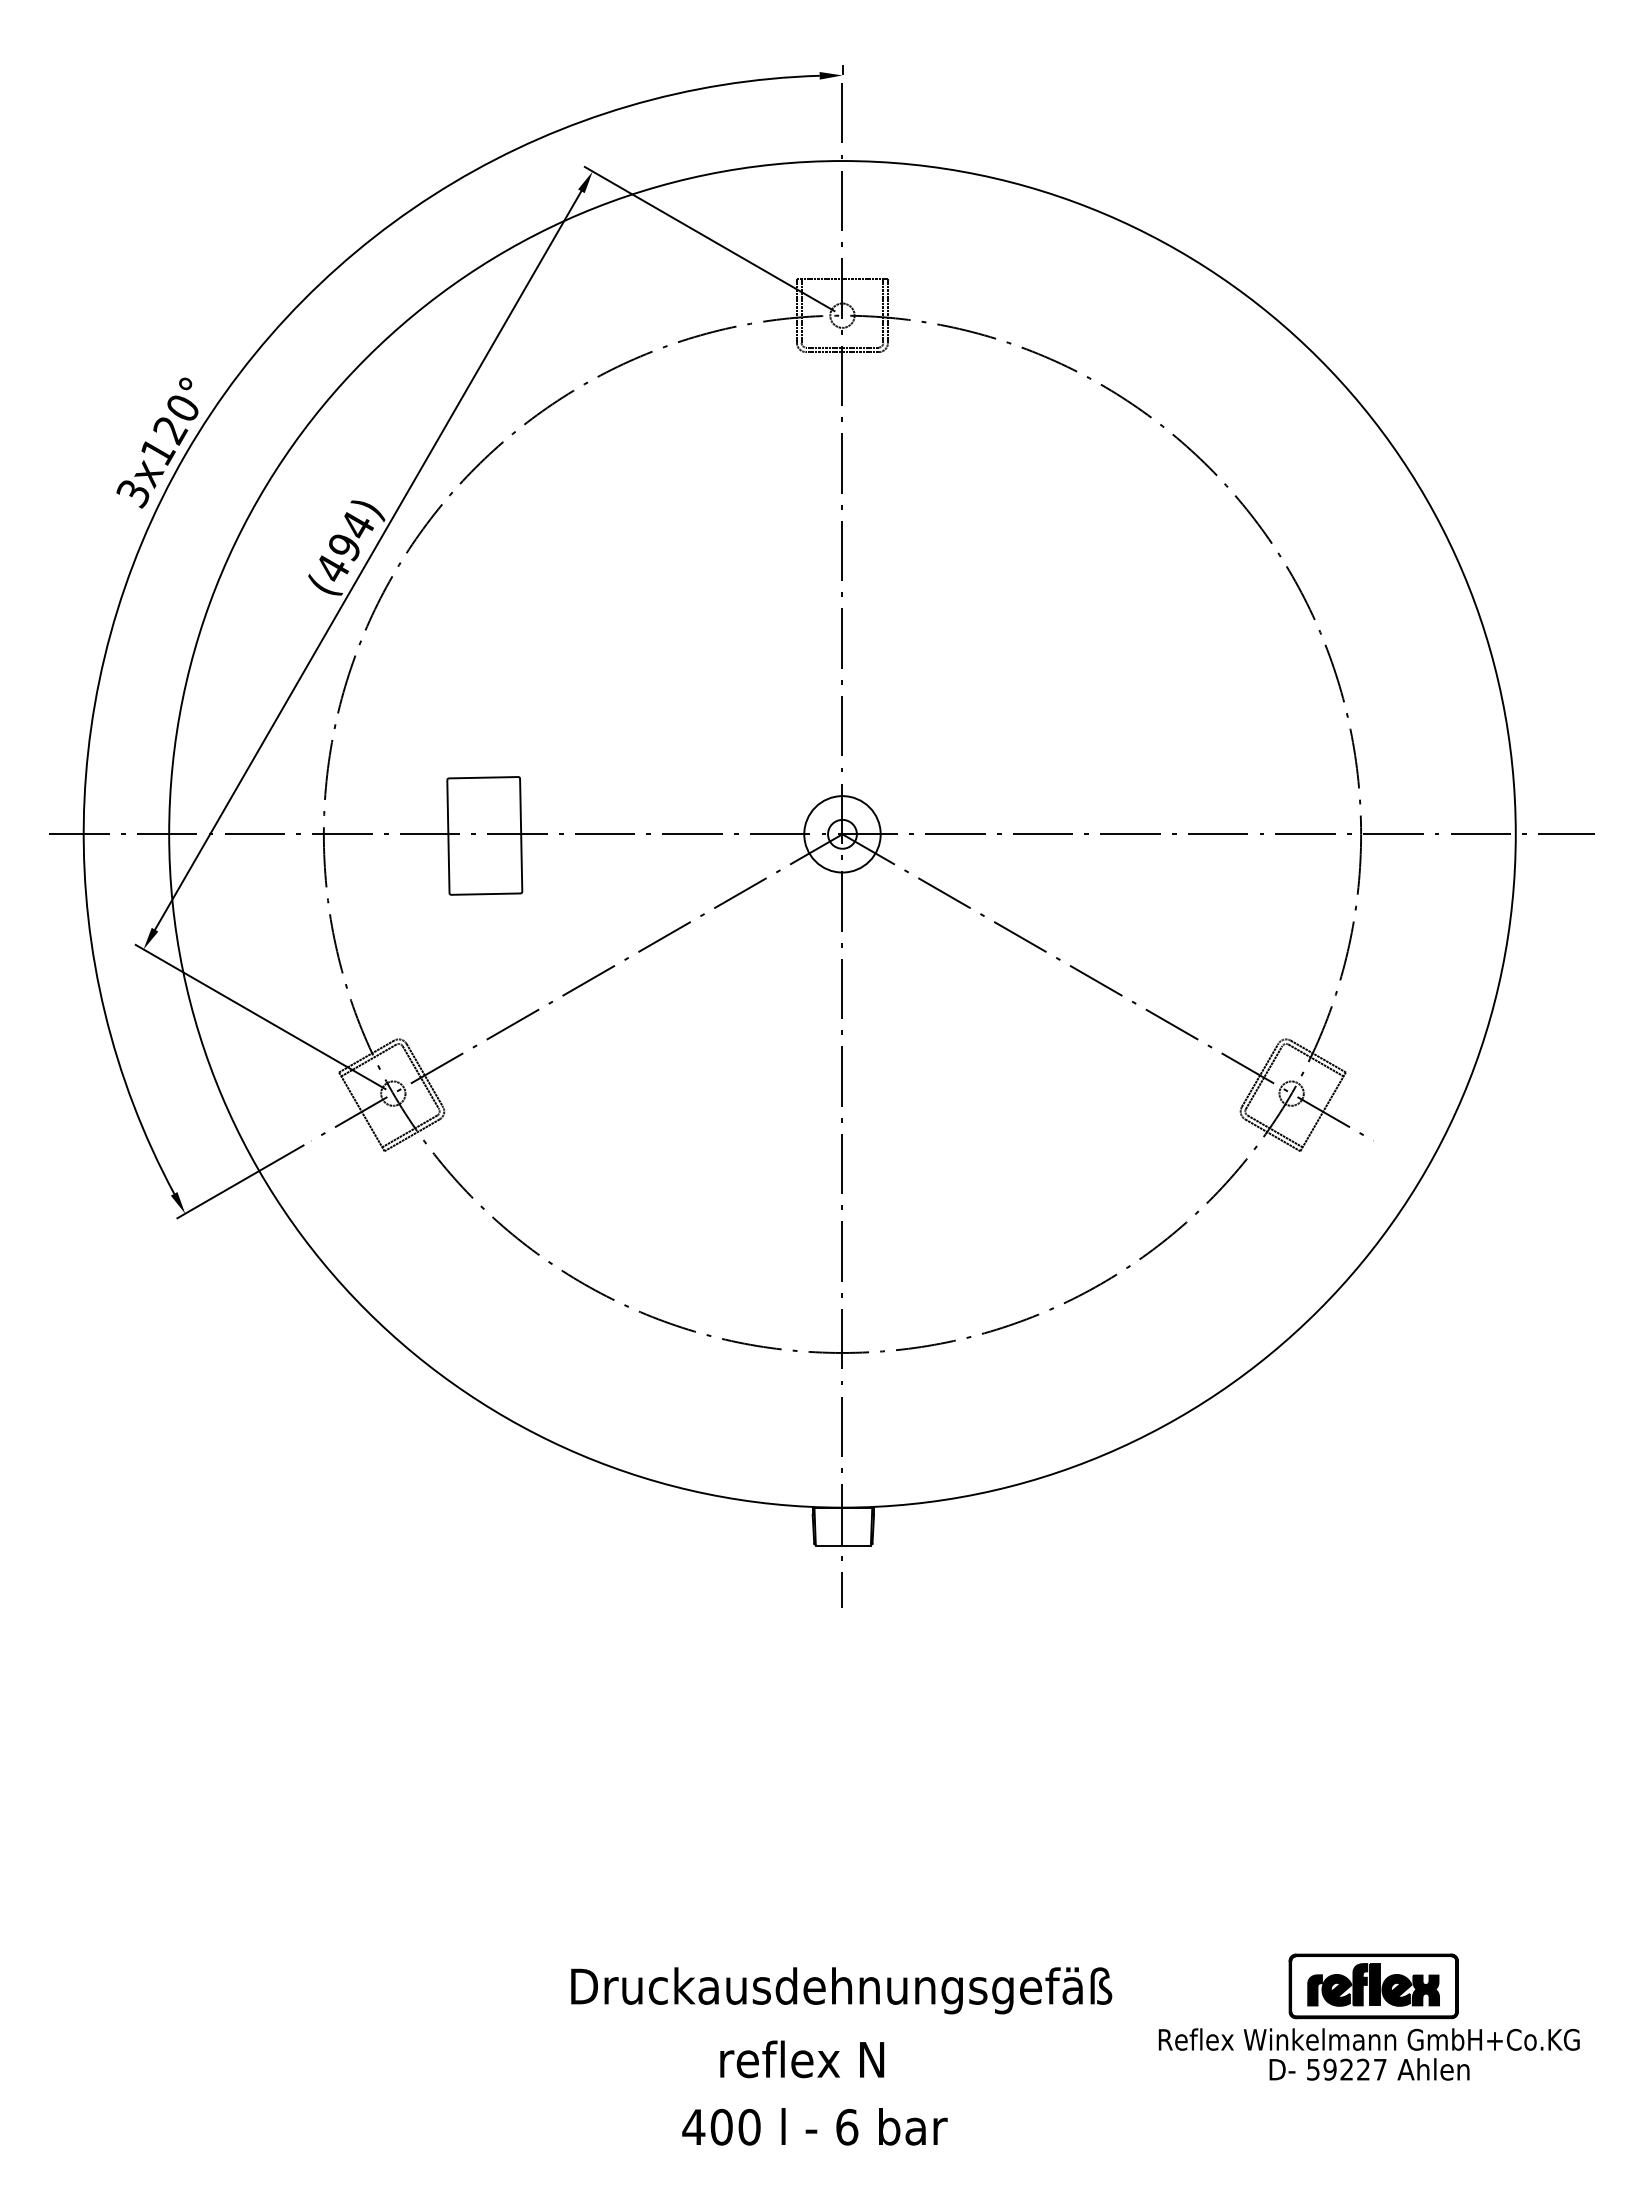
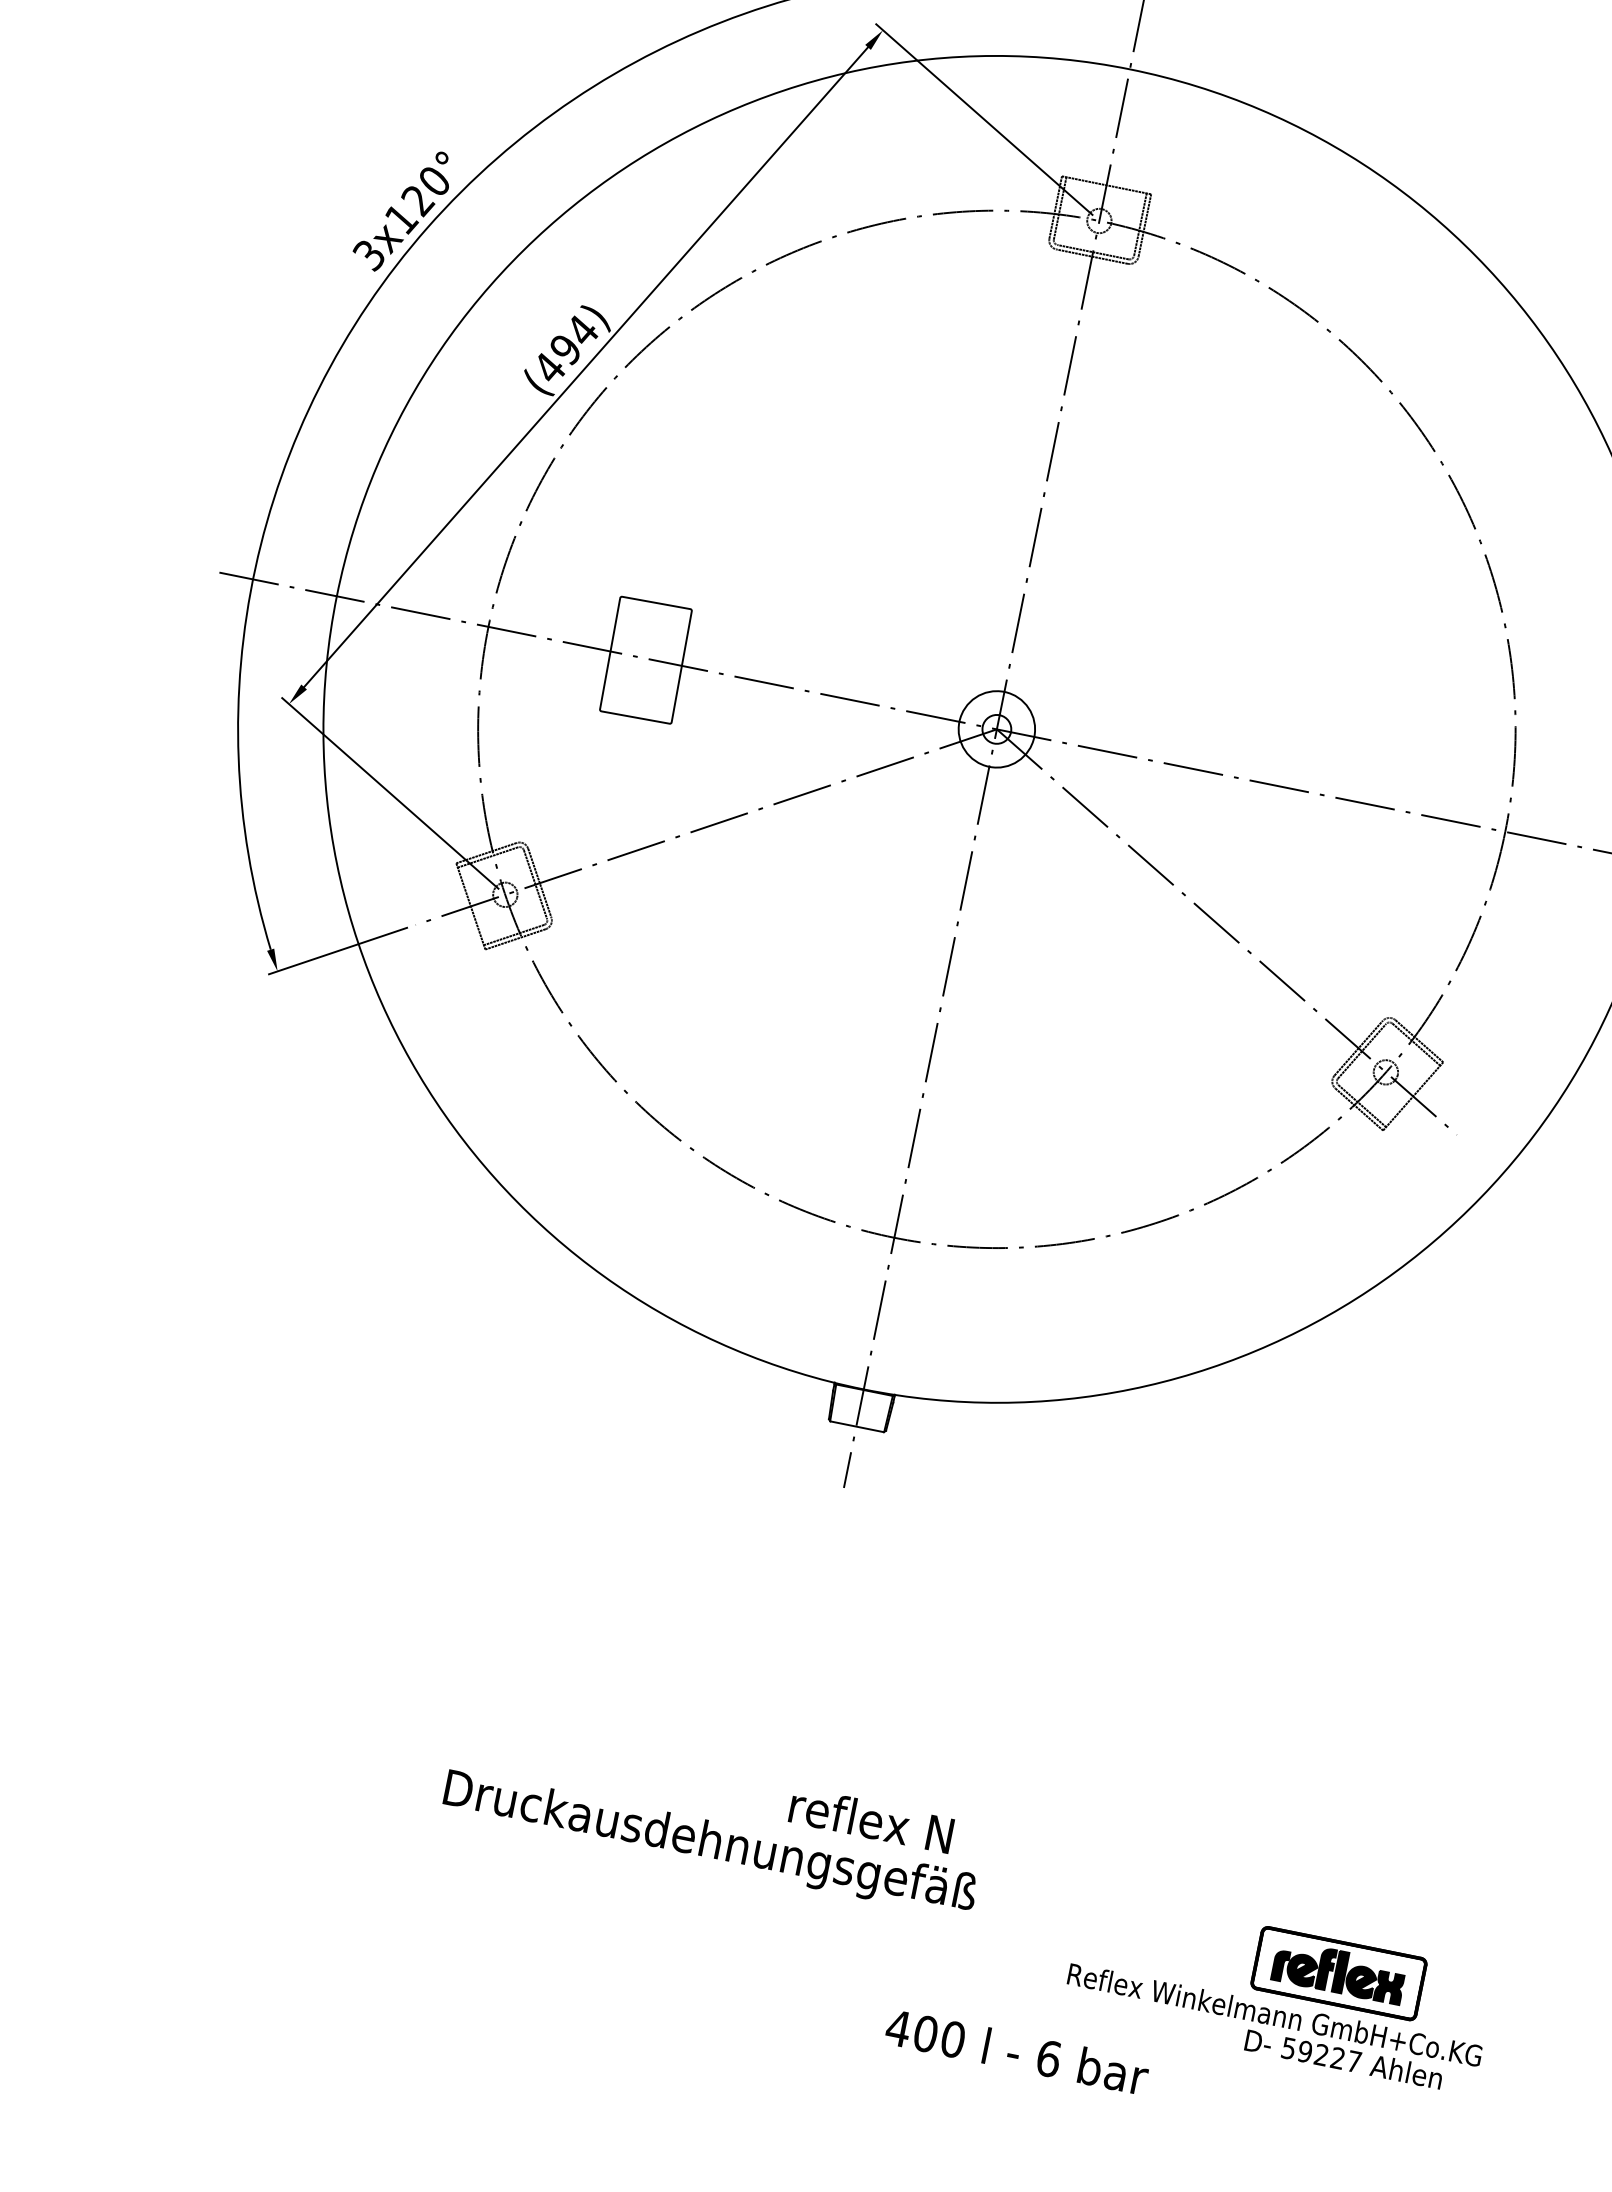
part: (1373, 1986) -> (1338, 1973), moved
text: (841, 1990) -> (709, 1843), moved
text: (802, 2059) -> (871, 1820), moved
text: (1369, 2069) -> (1343, 2059), moved
text: (814, 2126) -> (1016, 2051), moved

